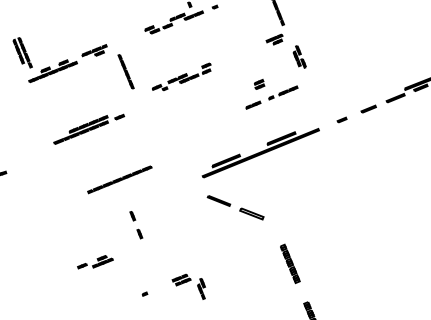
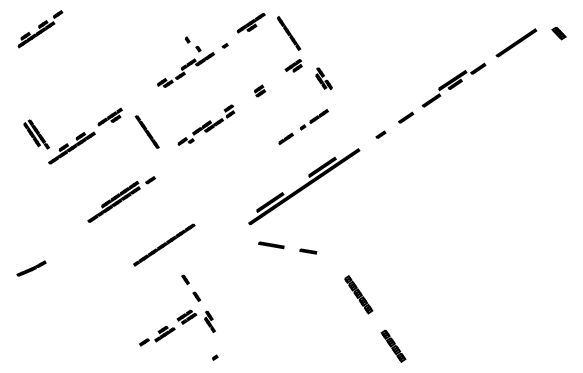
part: (260, 84) -> (260, 90), moved
part: (252, 213) -> (308, 251), size x0.62
part: (188, 285) -> (195, 321), moved

